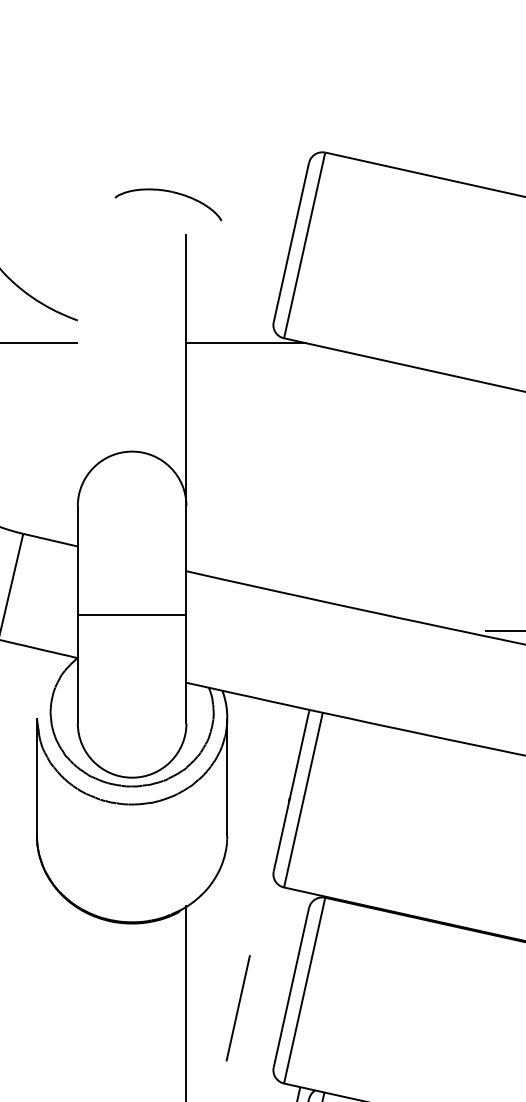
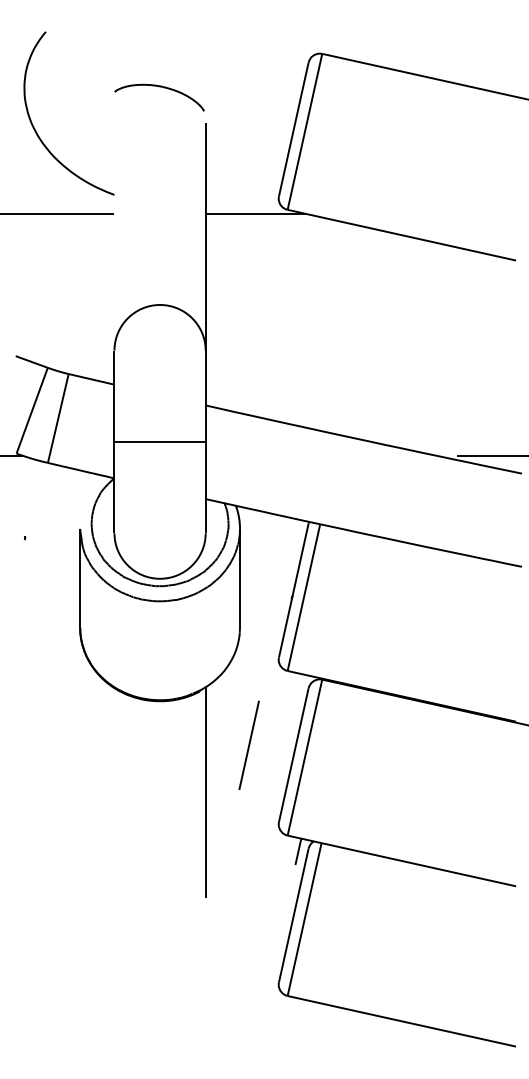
part: (173, 193) -> (163, 88), moved
line: (237, 1007) -> (248, 744), moved

